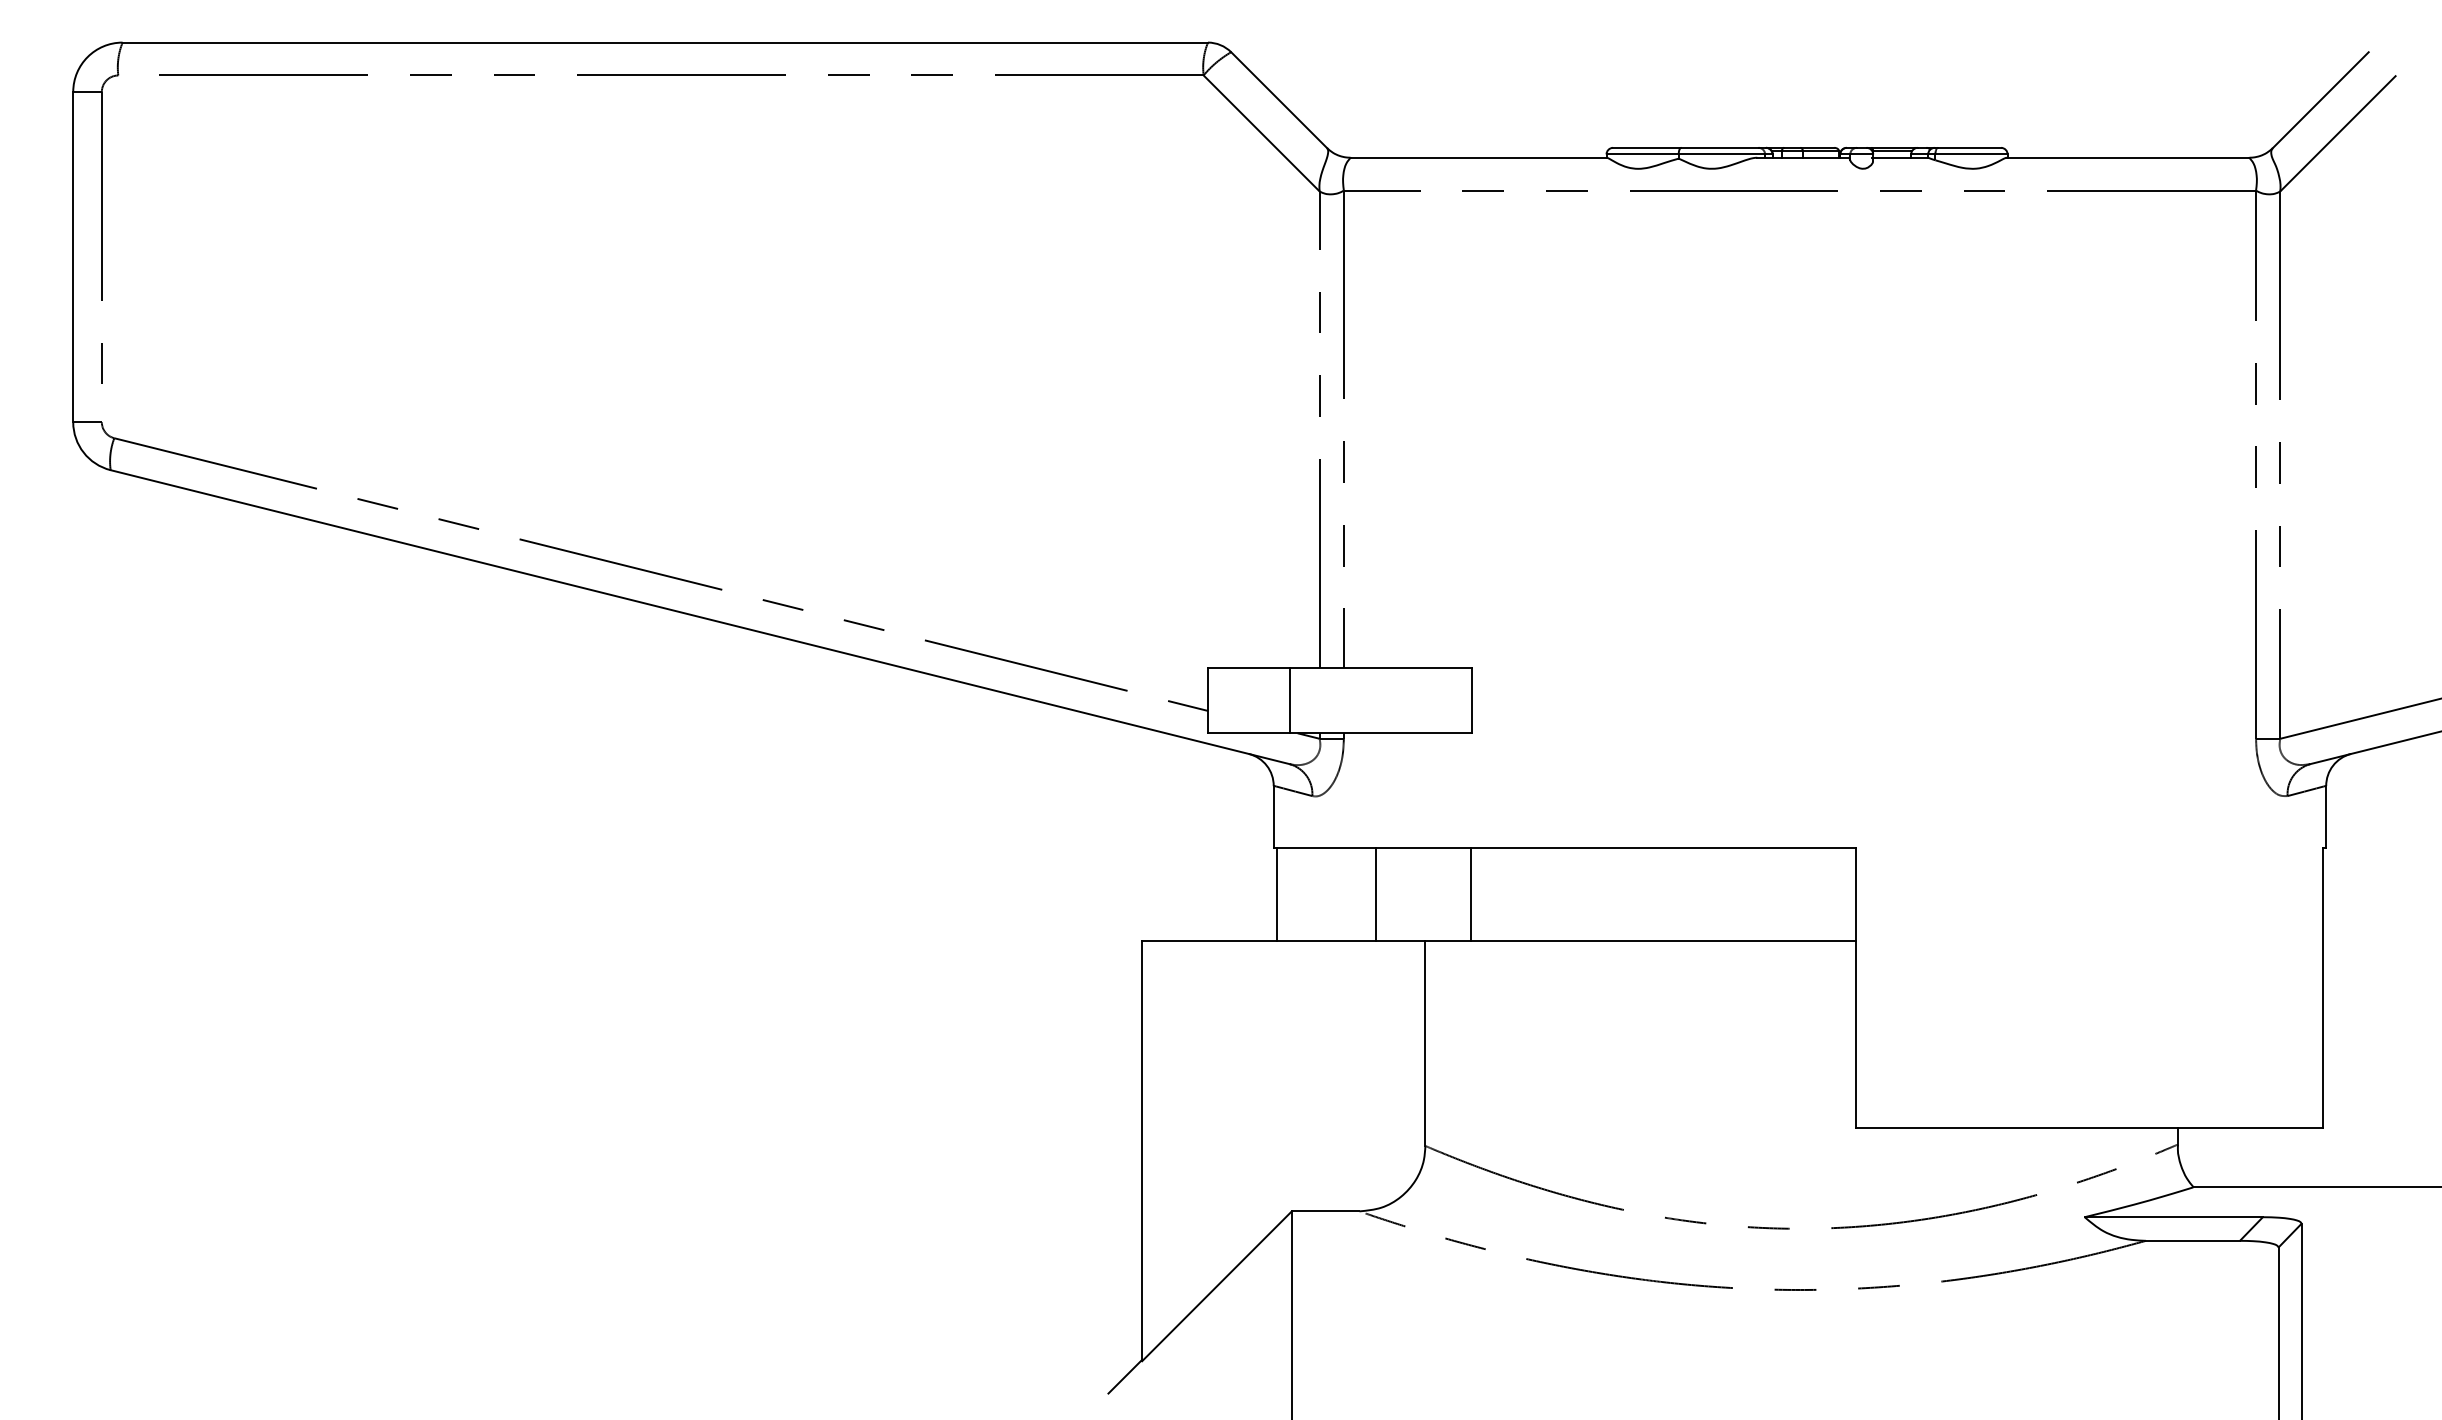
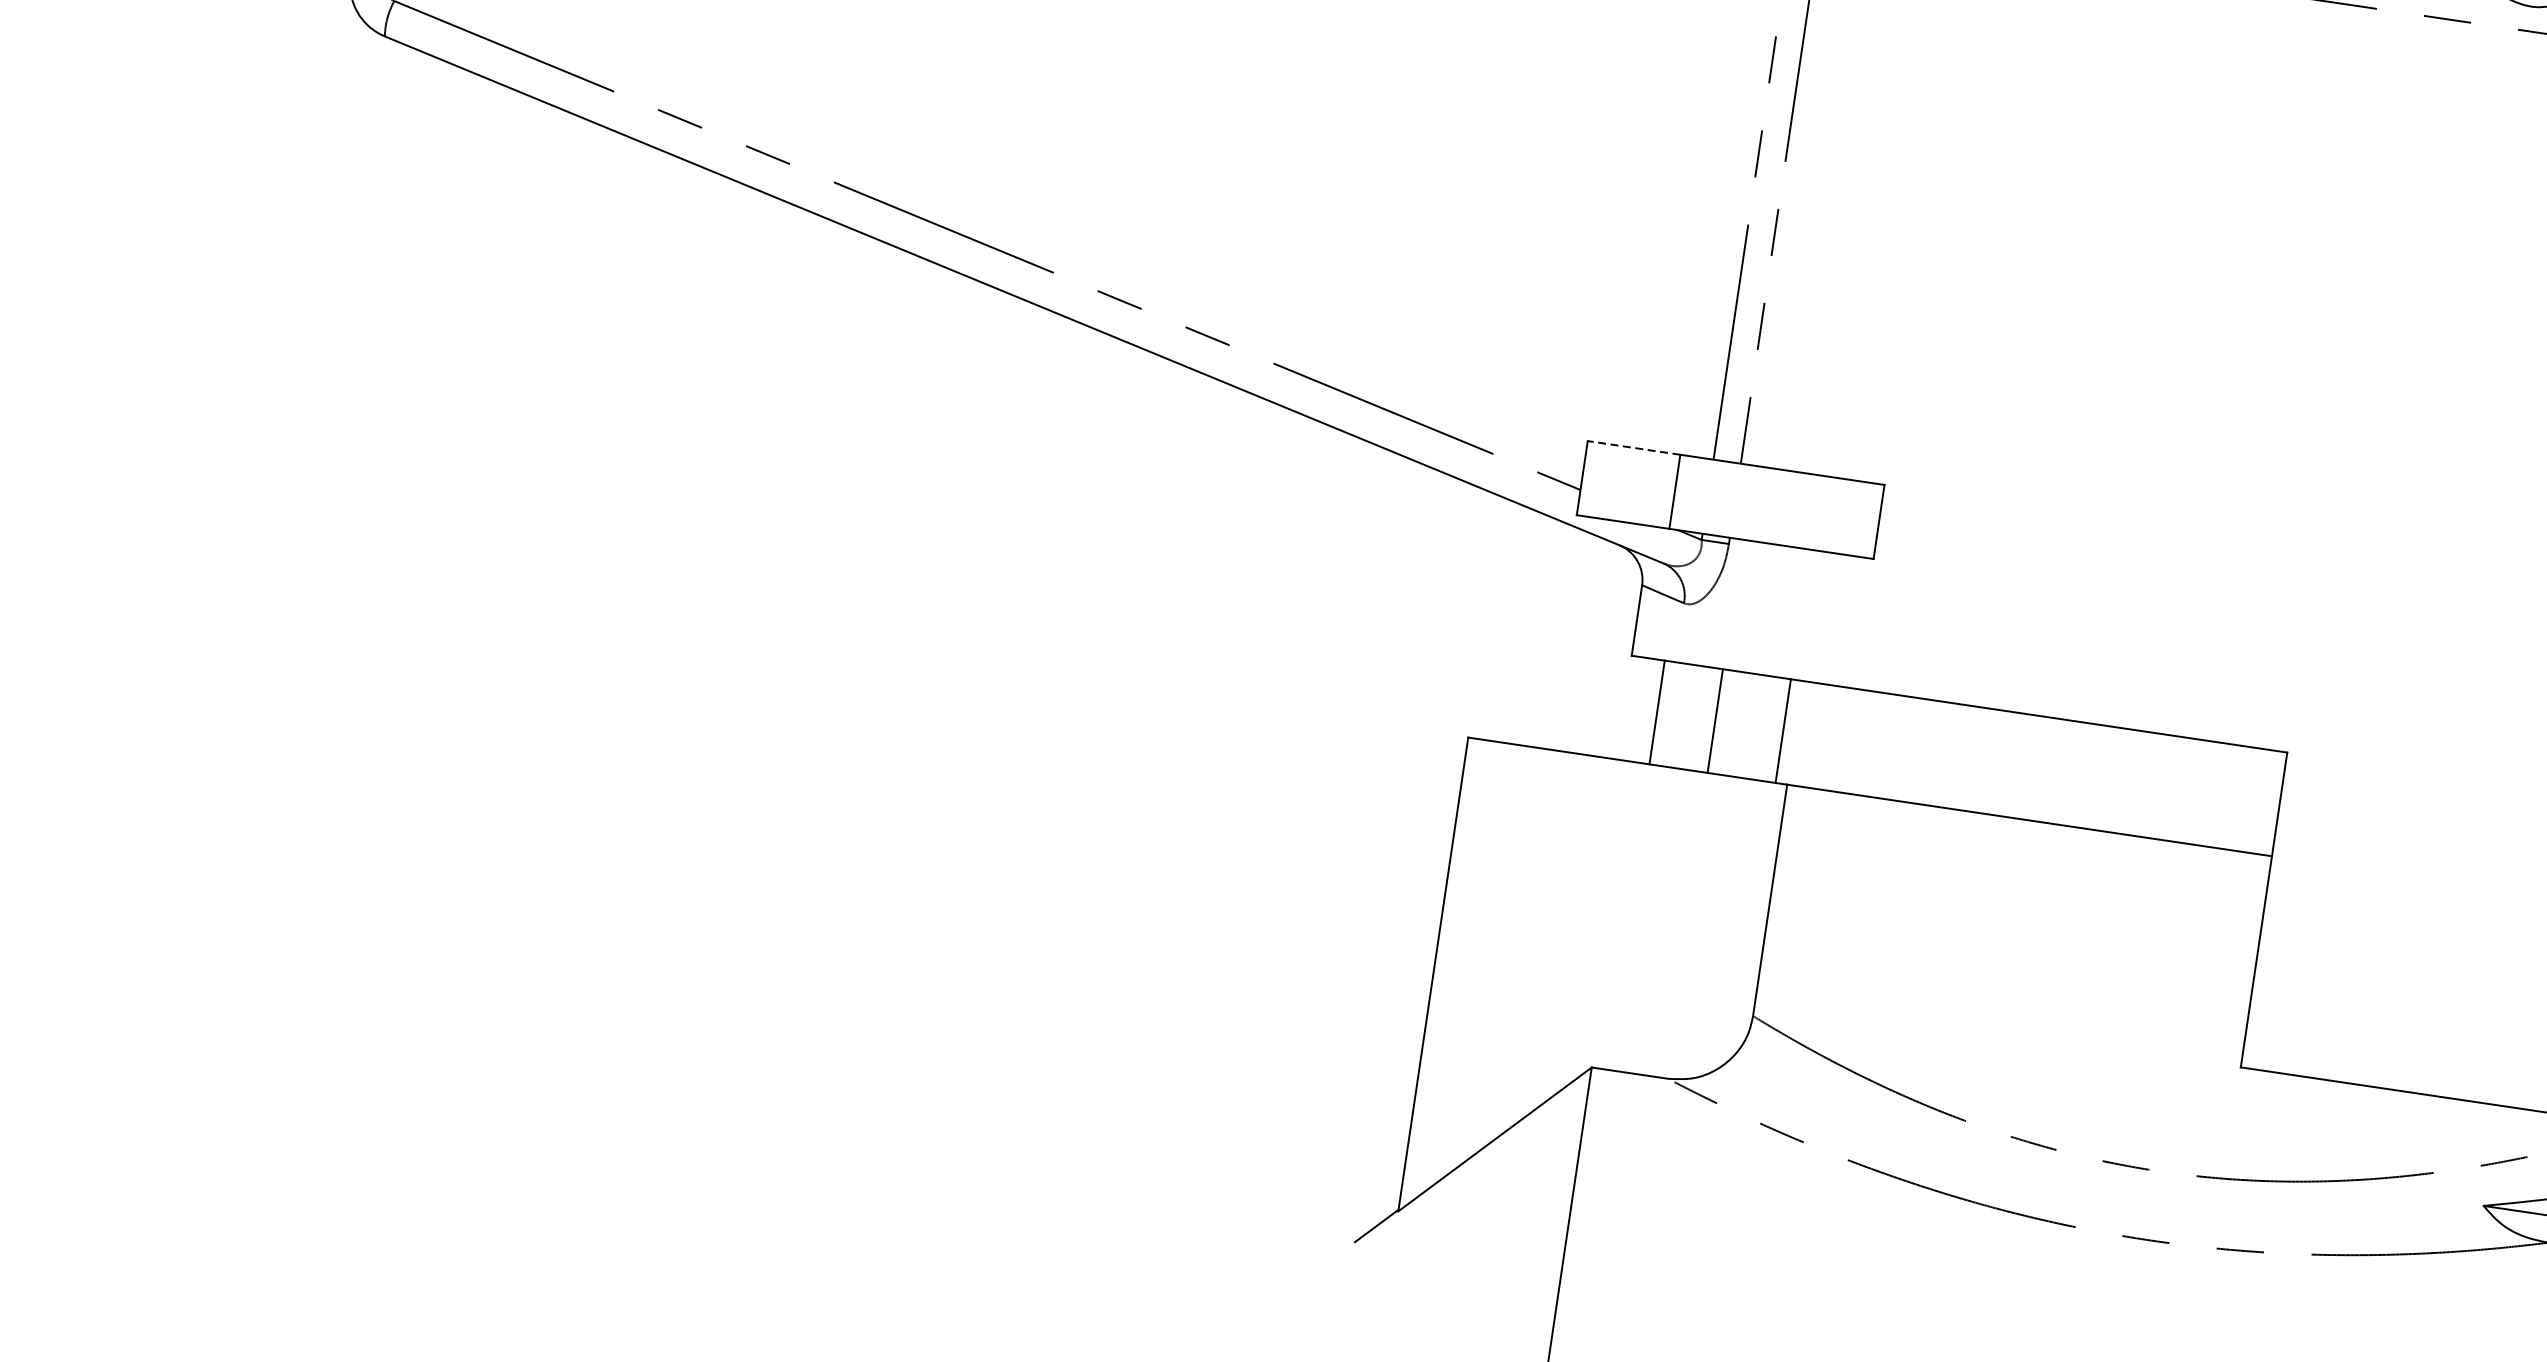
line: (1248, 667) -> (1633, 447), solid -> dashed
line: (1276, 894) -> (1715, 721), moved
line: (1376, 894) -> (1657, 712), moved
line: (1471, 894) -> (1783, 731), moved

